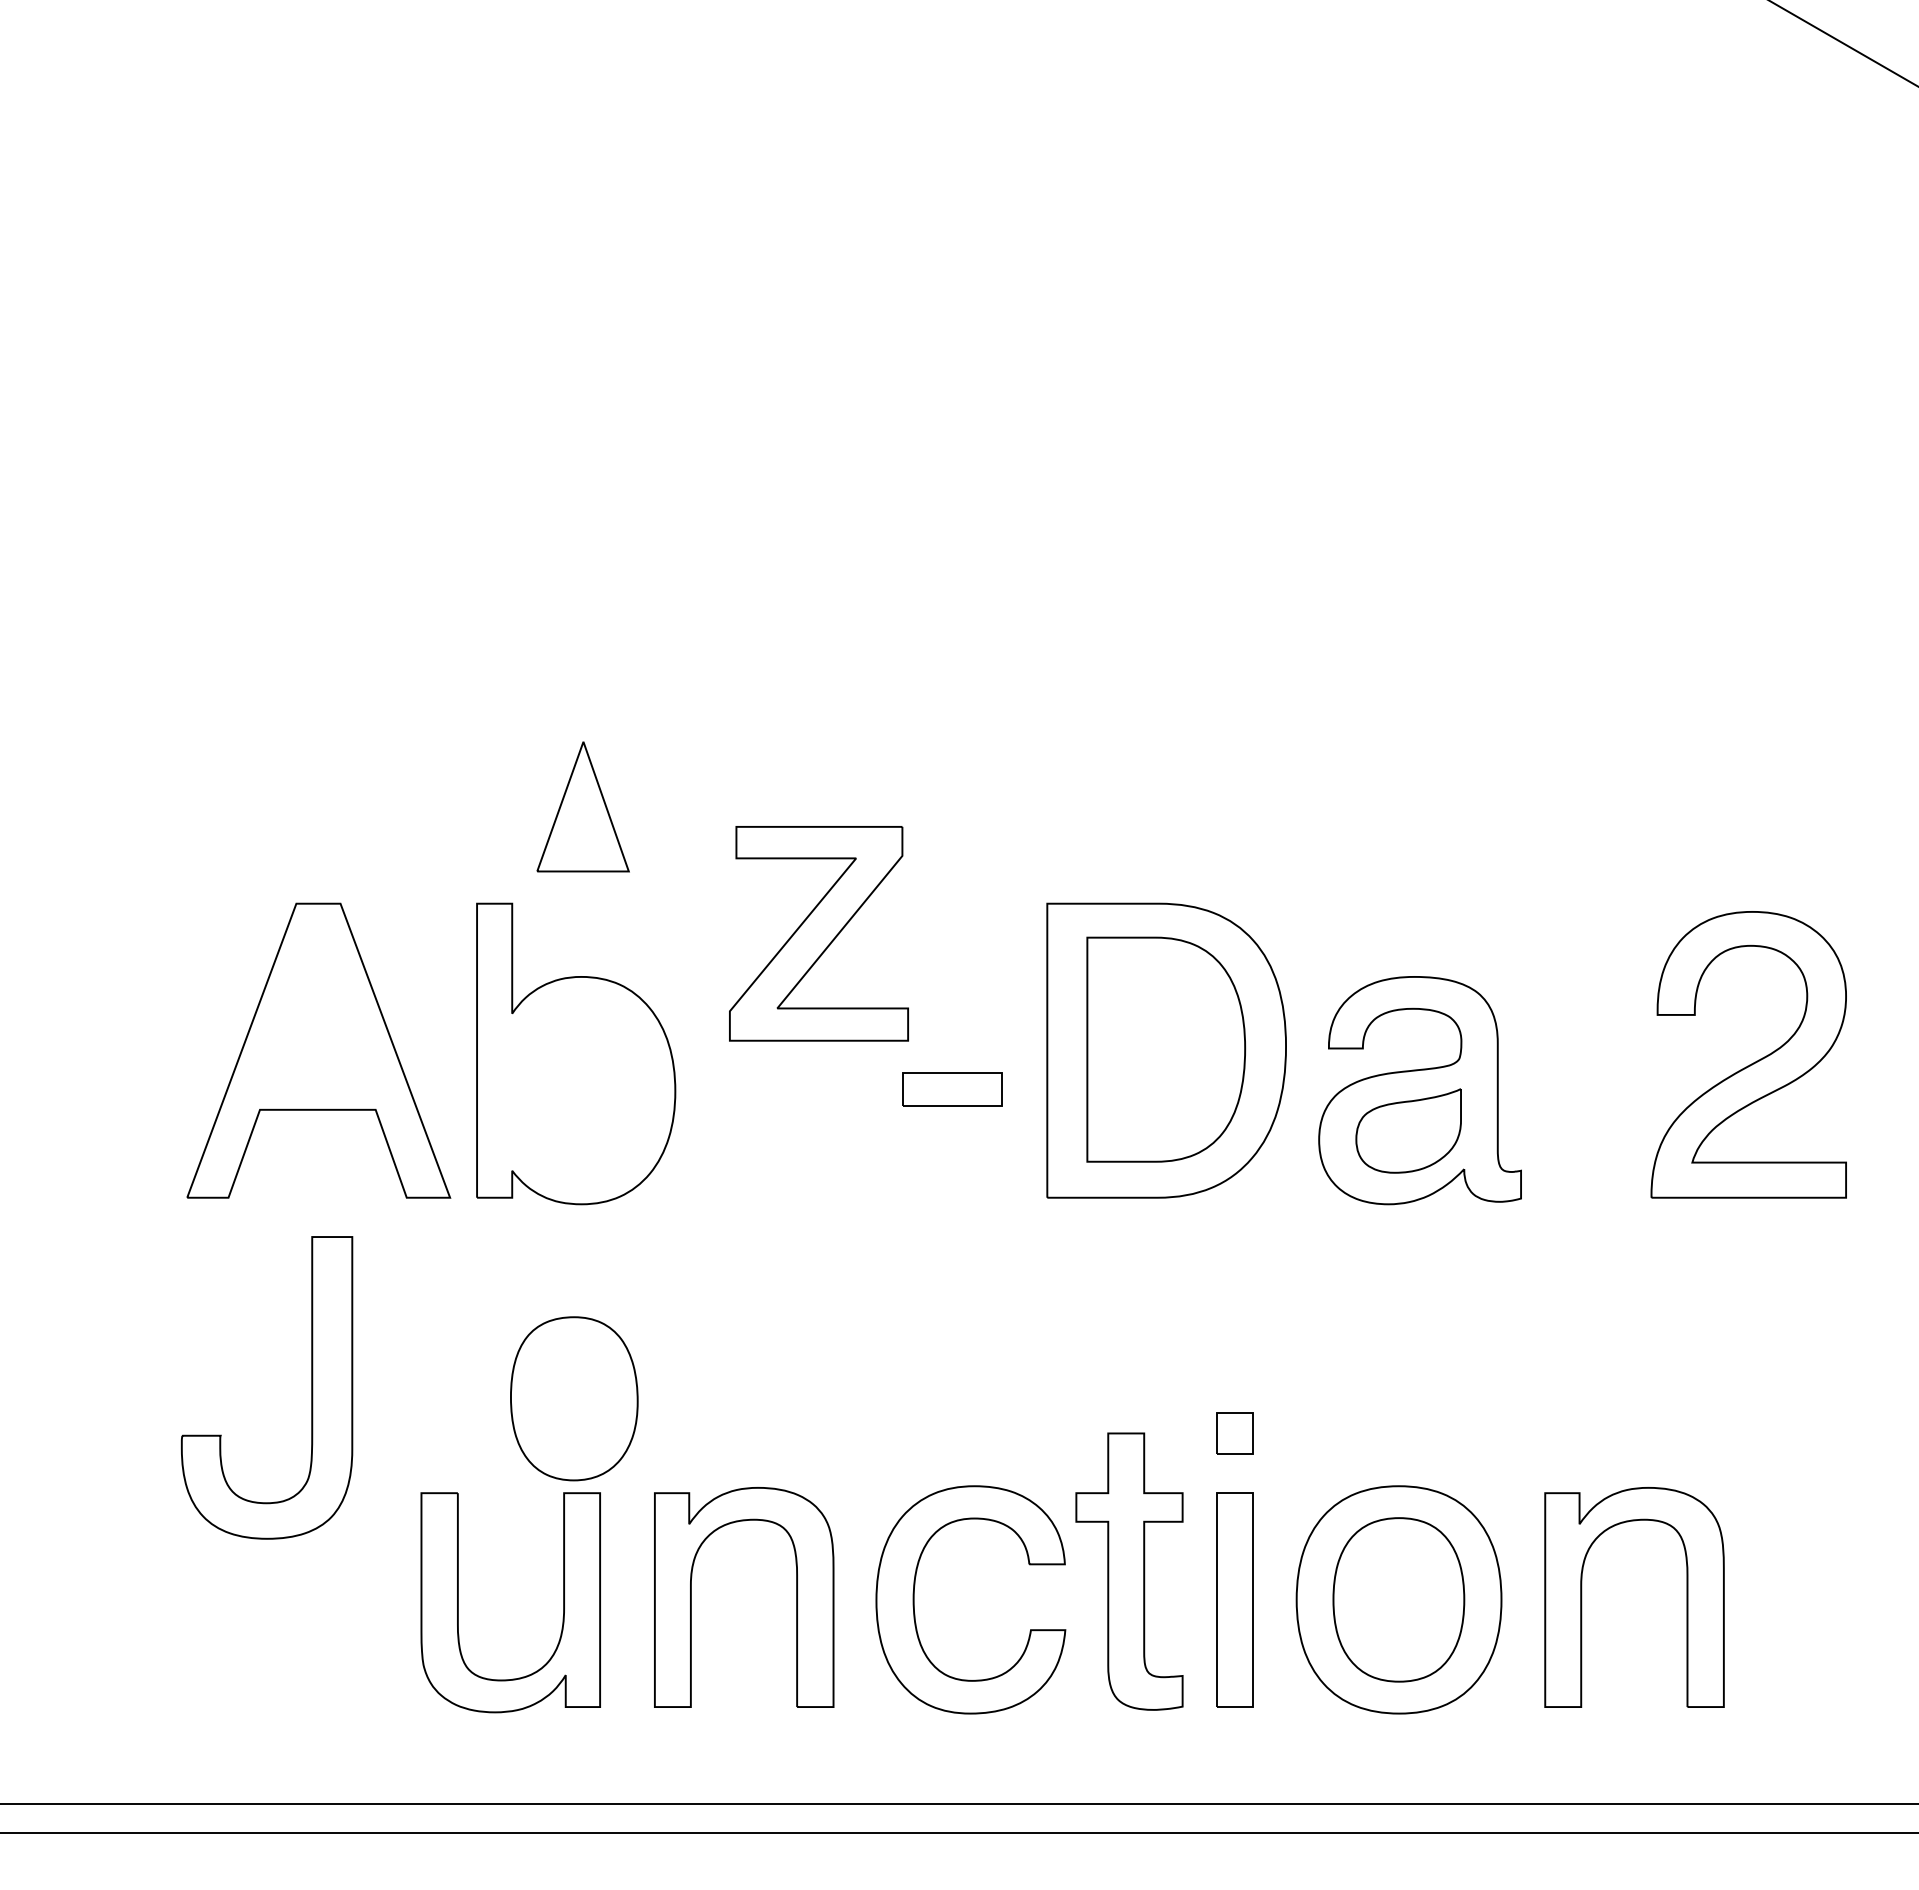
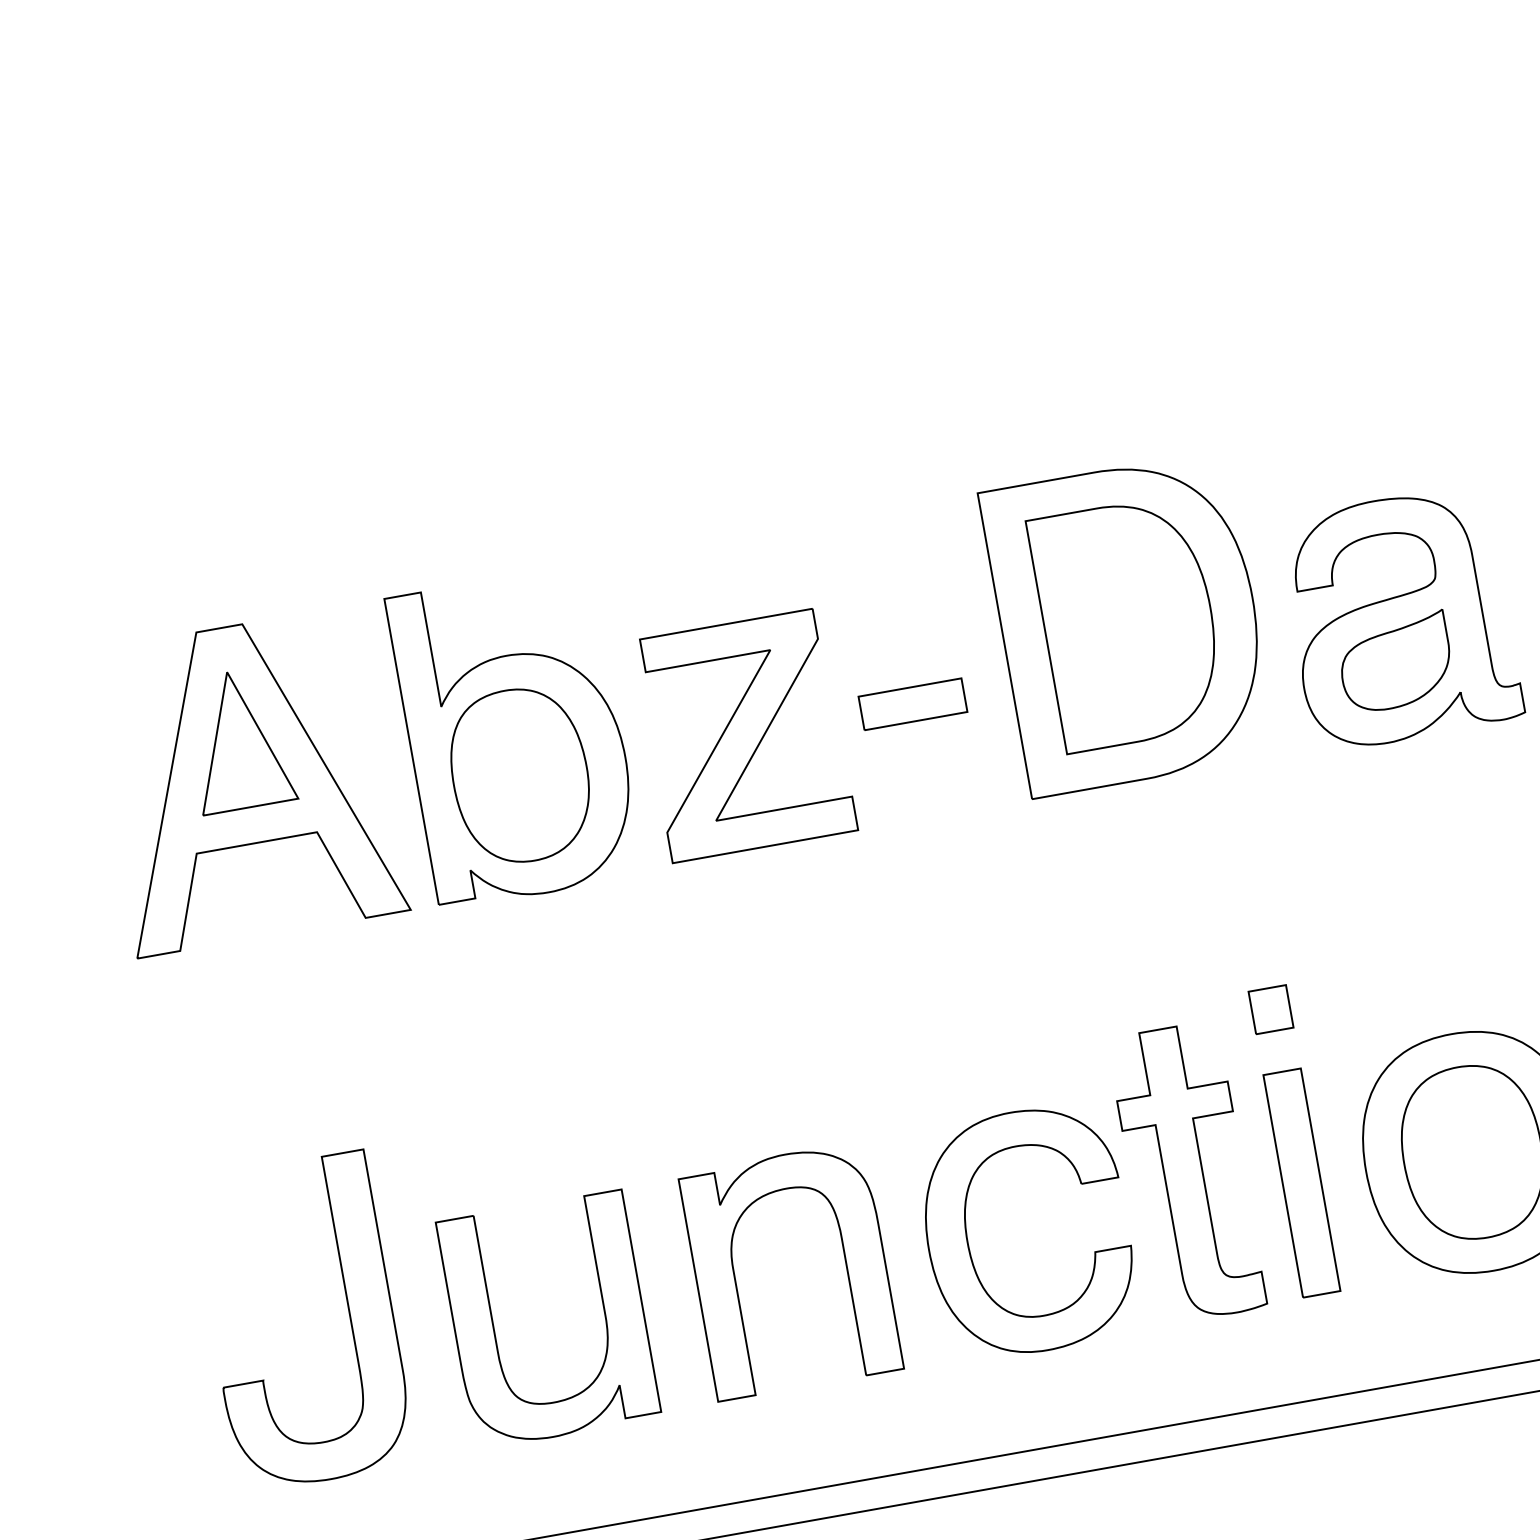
part: (582, 806) -> (238, 739), moved
part: (818, 933) -> (745, 735), moved
part: (311, 1387) -> (348, 1313), moved
part: (574, 1398) -> (520, 775), moved

